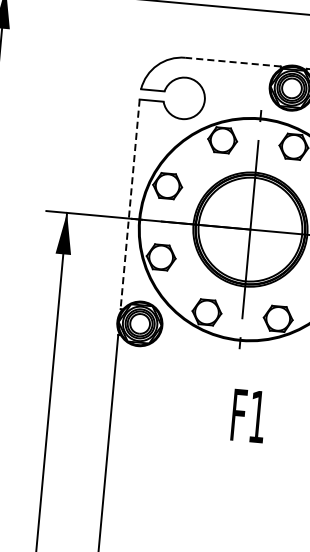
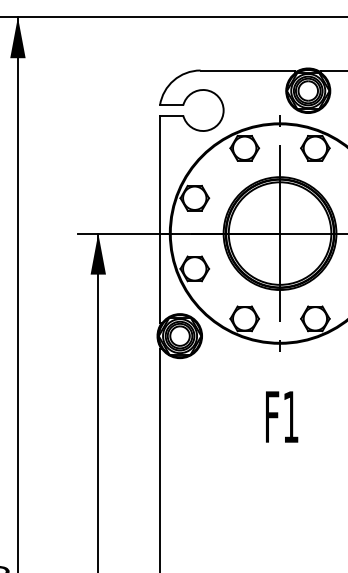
line: (232, 62) -> (247, 70), dashed -> solid
line: (130, 204) -> (159, 219), dashed -> solid
text: (249, 415) -> (282, 416), moved

